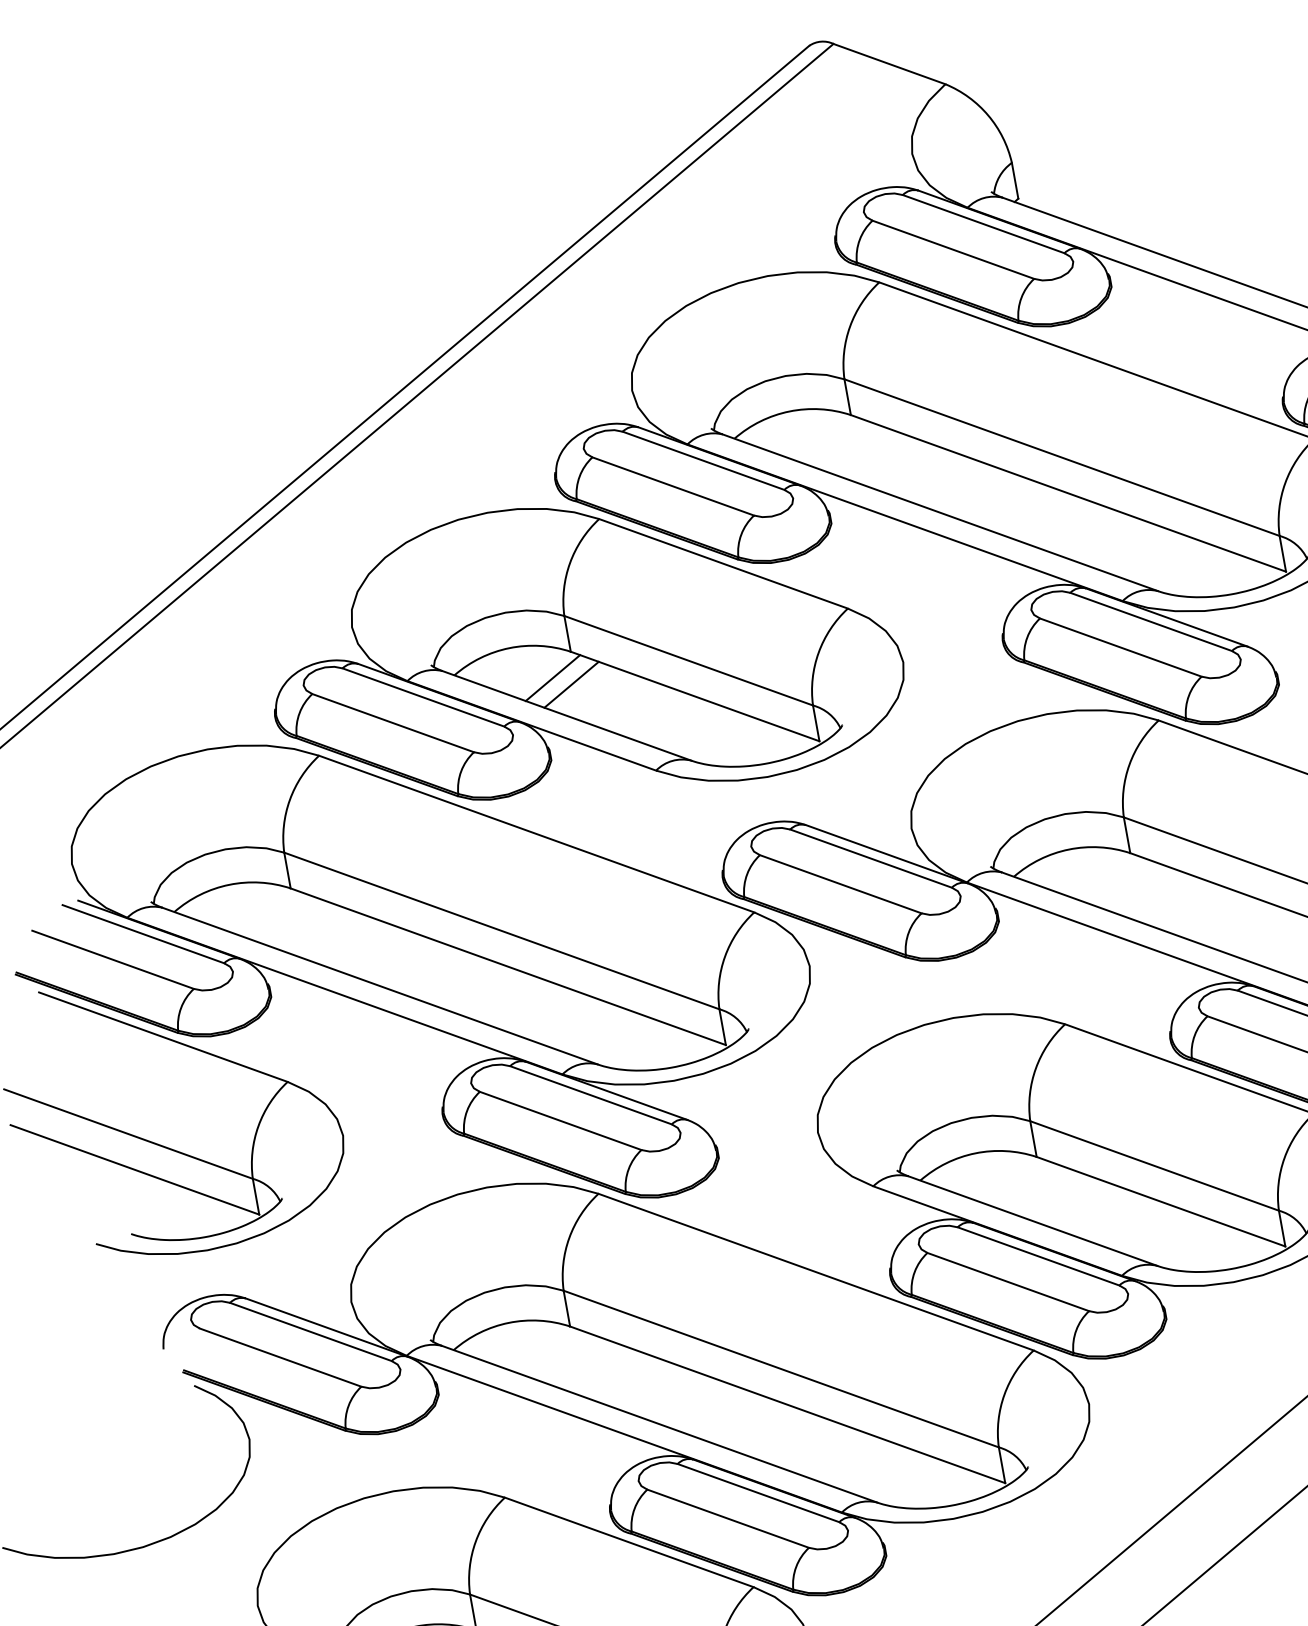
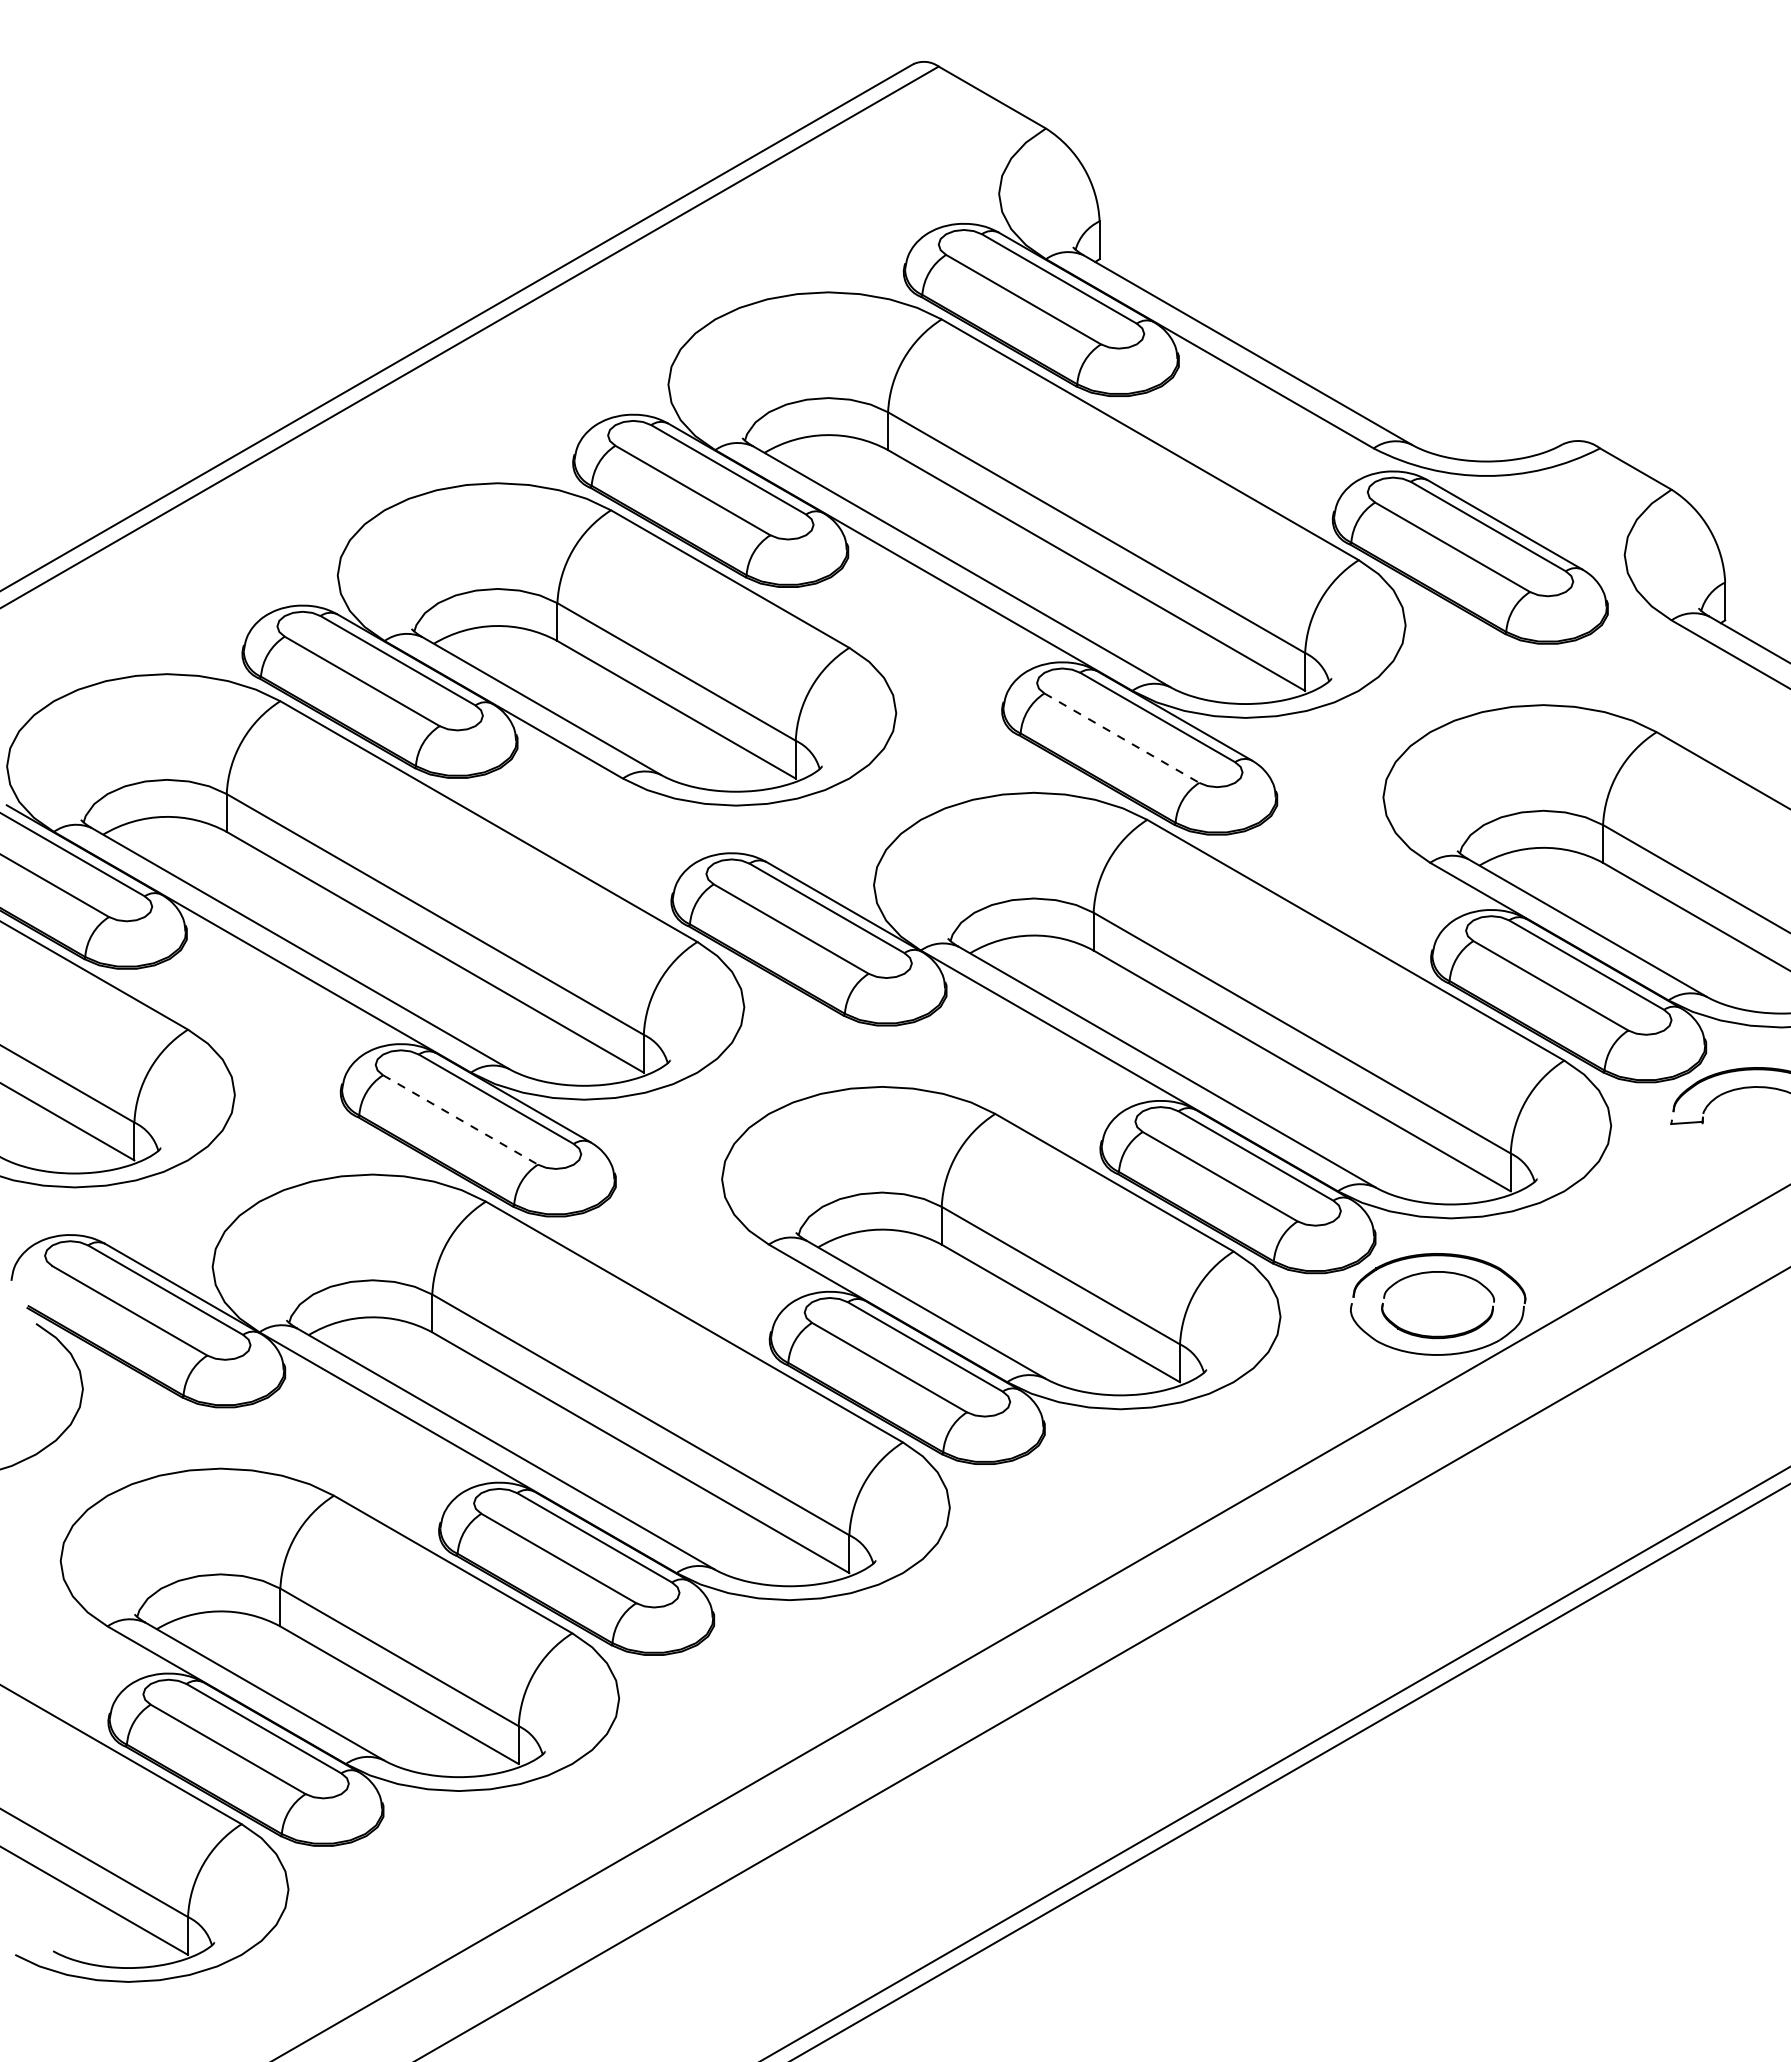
line: (1121, 647) -> (1122, 738), solid -> dashed
line: (553, 677) -> (534, 664), removed
line: (571, 684) -> (552, 674), removed
line: (561, 1121) -> (461, 1120), solid -> dashed

